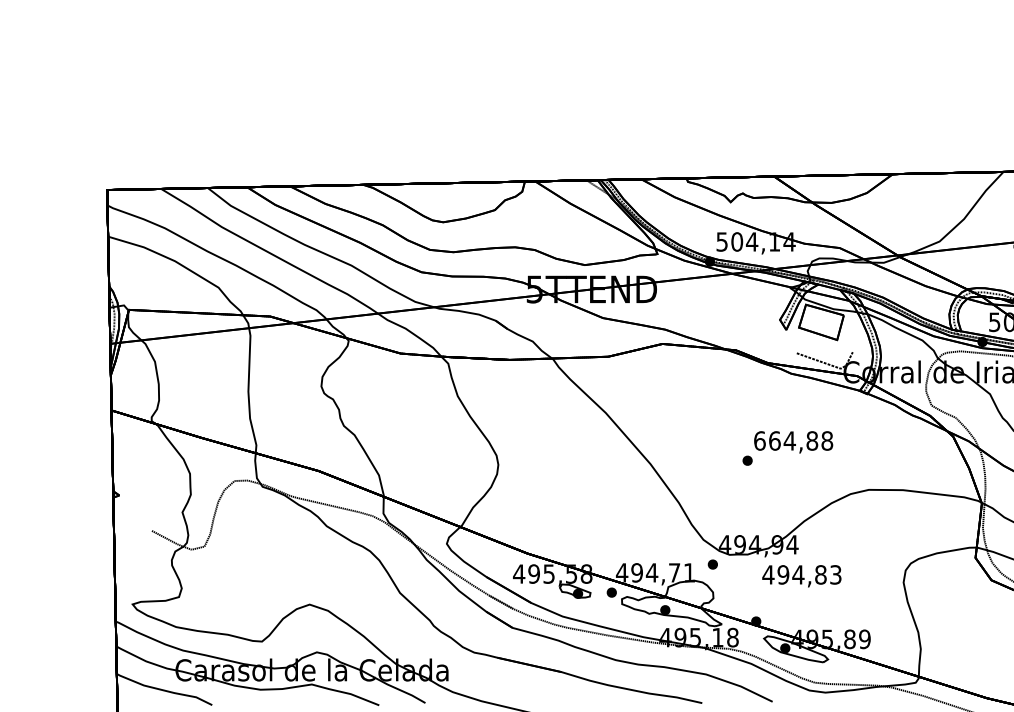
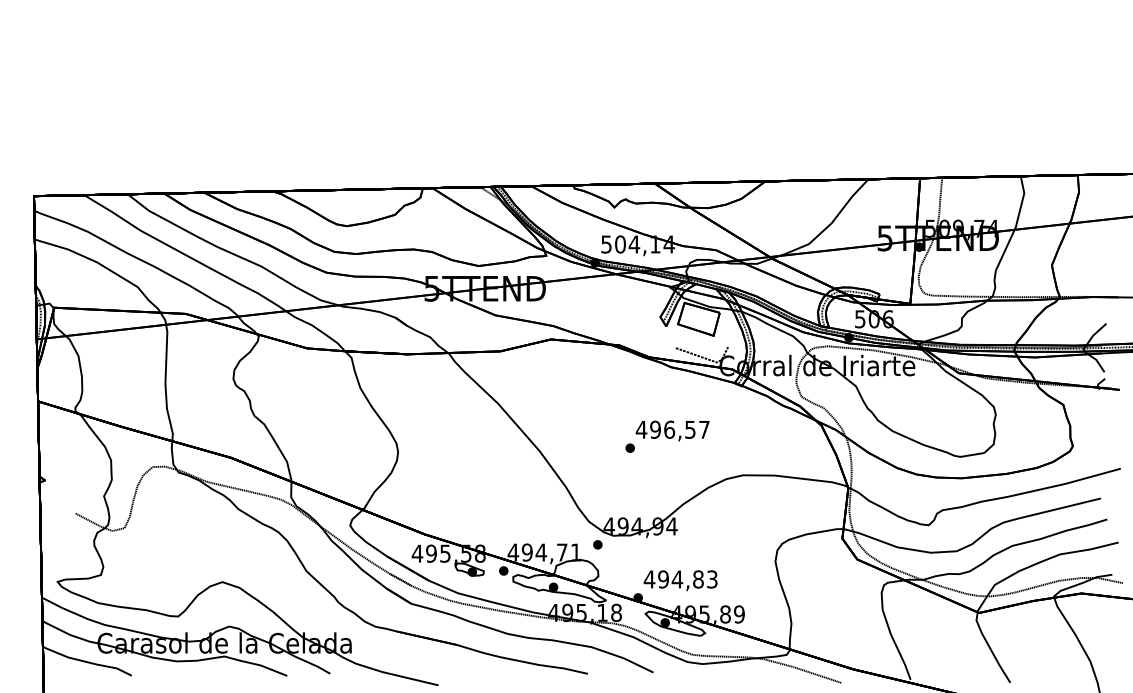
text: (793, 440) -> (672, 429), 664,88 -> 496,57
text: (801, 576) -> (680, 580), moved

